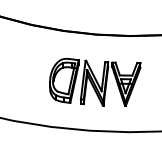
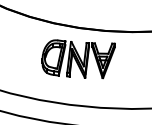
part: (94, 82) -> (78, 59), moved

